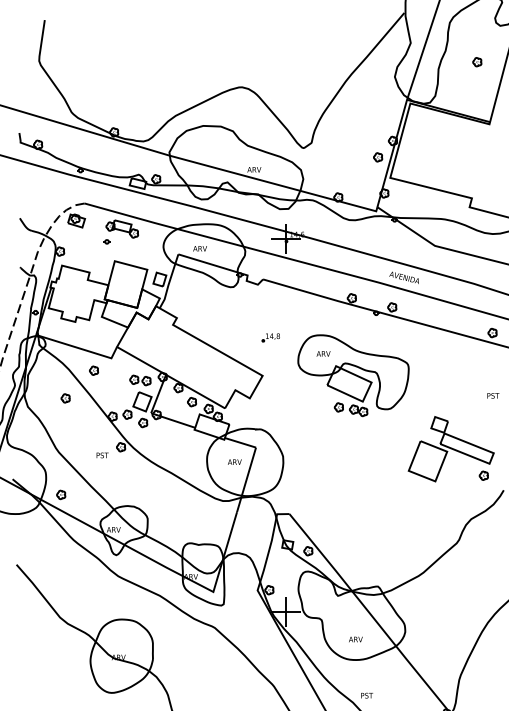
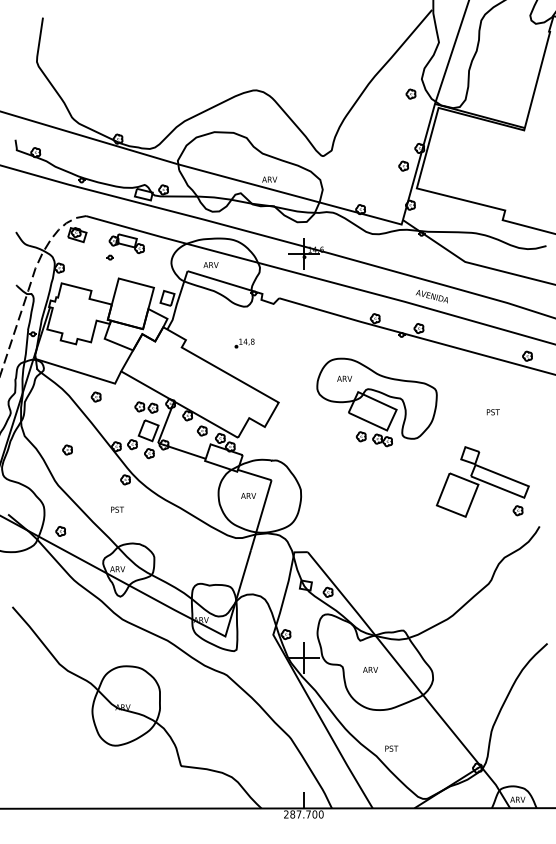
part: (476, 61) -> (410, 93), moved
part: (270, 337) -> (244, 343), moved
text: (492, 396) -> (492, 412), moved
part: (65, 397) -> (67, 449), moved
text: (102, 455) -> (117, 509), moved
text: (355, 639) -> (370, 669), moved

